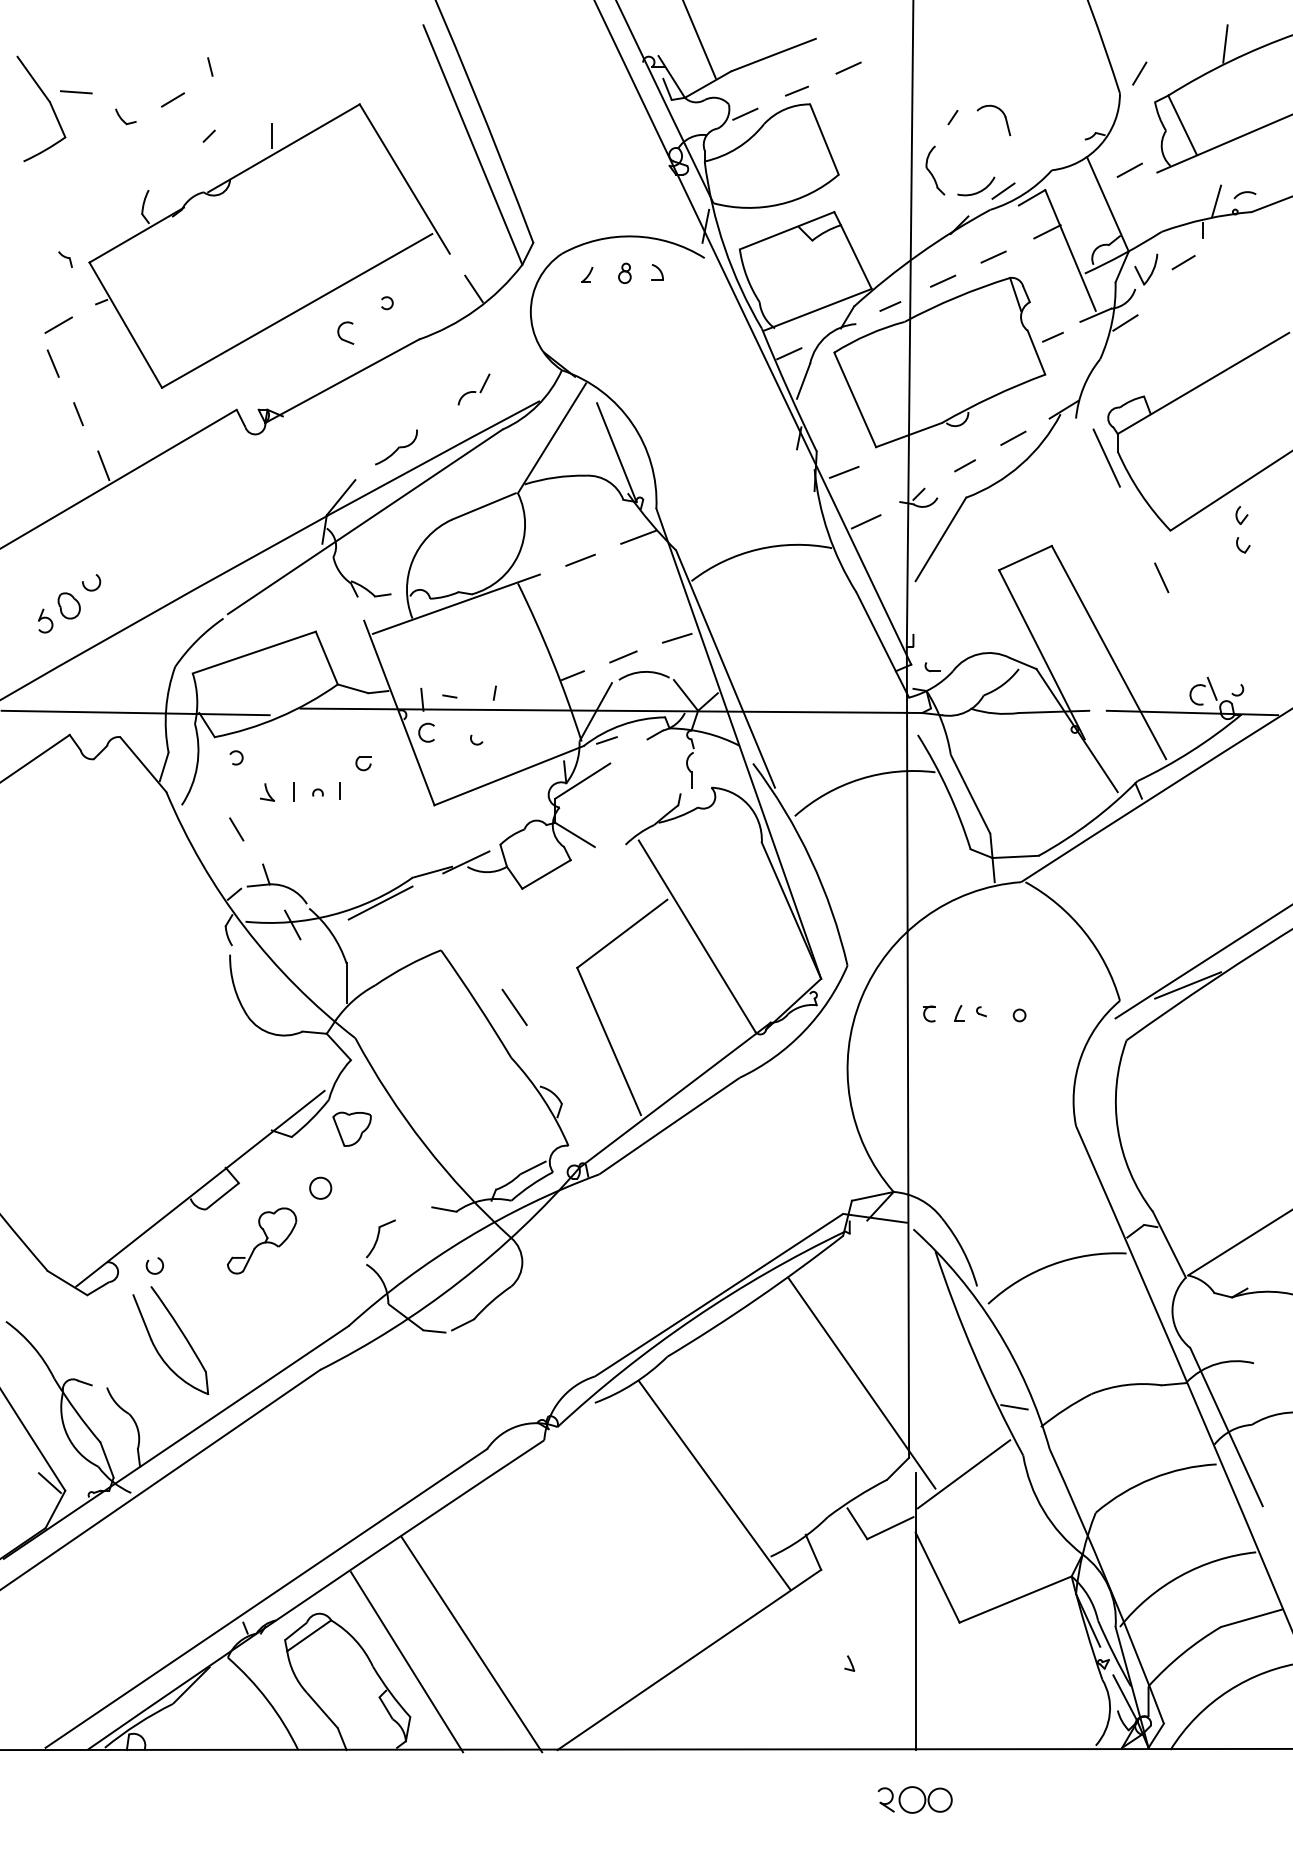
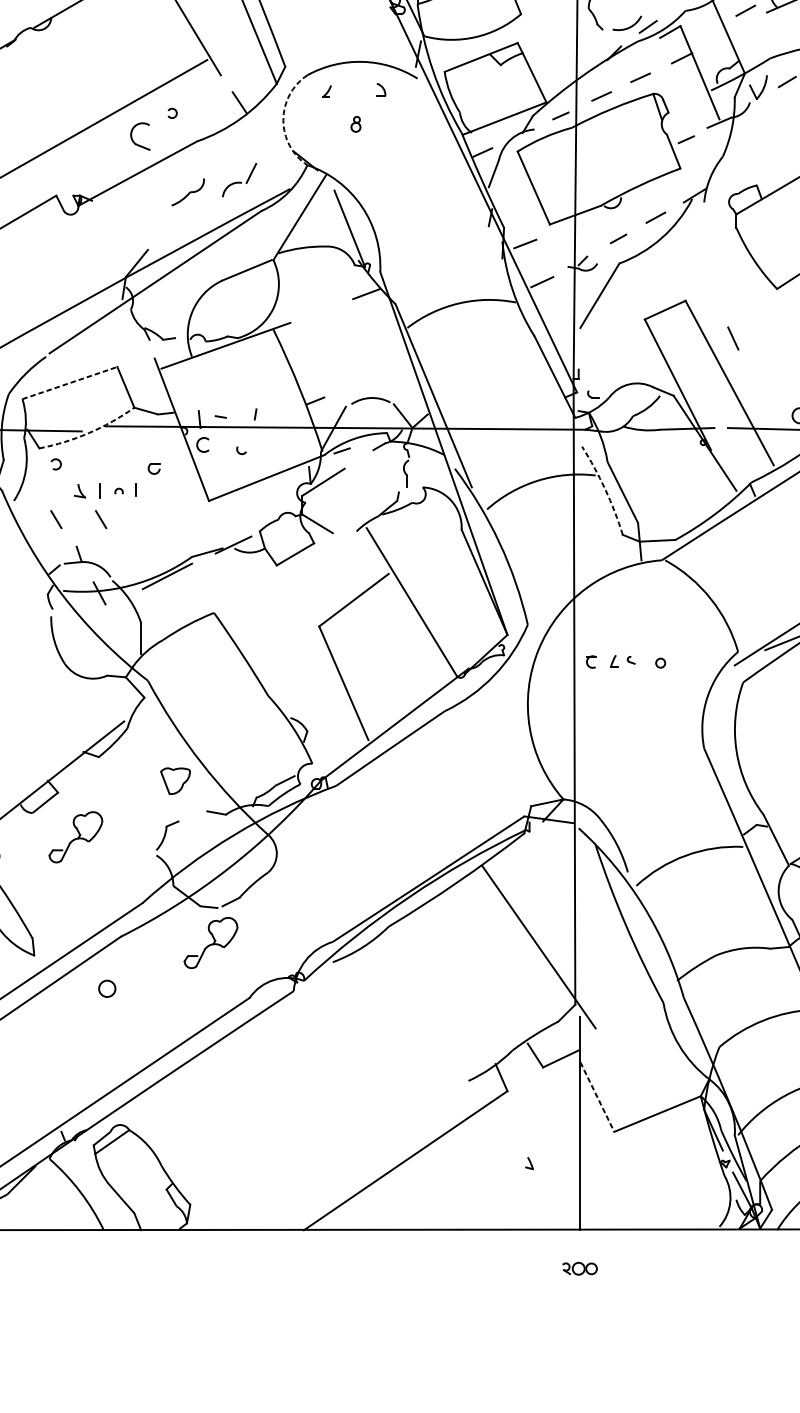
part: (624, 272) -> (355, 123), moved
arc: (530, 312) -> (283, 120), solid -> dashed
line: (1125, 322) -> (742, 128), removed
part: (345, 332) -> (140, 136), size x1.6
part: (473, 389) -> (239, 180), size x1.4
part: (396, 447) -> (188, 192), moved
line: (1106, 457) -> (727, 232), removed
line: (580, 559) -> (321, 311), removed
line: (1161, 577) -> (733, 338), moved
line: (676, 637) -> (395, 371), removed
line: (254, 652) -> (70, 383), solid -> dashed
line: (623, 656) -> (354, 386), removed
arc: (279, 717) -> (89, 433), solid -> dashed
arc: (947, 790) -> (605, 489), solid -> dashed
line: (294, 829) -> (100, 519), added
line: (514, 1007) -> (270, 657), removed
part: (351, 1128) -> (175, 780), moved
circle: (320, 1187) -> (107, 988), moved
part: (436, 1377) -> (210, 942), added
line: (1014, 1407) -> (656, 965), removed
line: (963, 1474) -> (617, 1017), removed
line: (714, 1484) -> (425, 1025), removed
line: (937, 1578) -> (597, 1097), solid -> dashed
line: (471, 1644) -> (237, 1148), removed
line: (406, 1662) -> (187, 1162), removed
part: (914, 1799) -> (579, 1268), size x0.6

